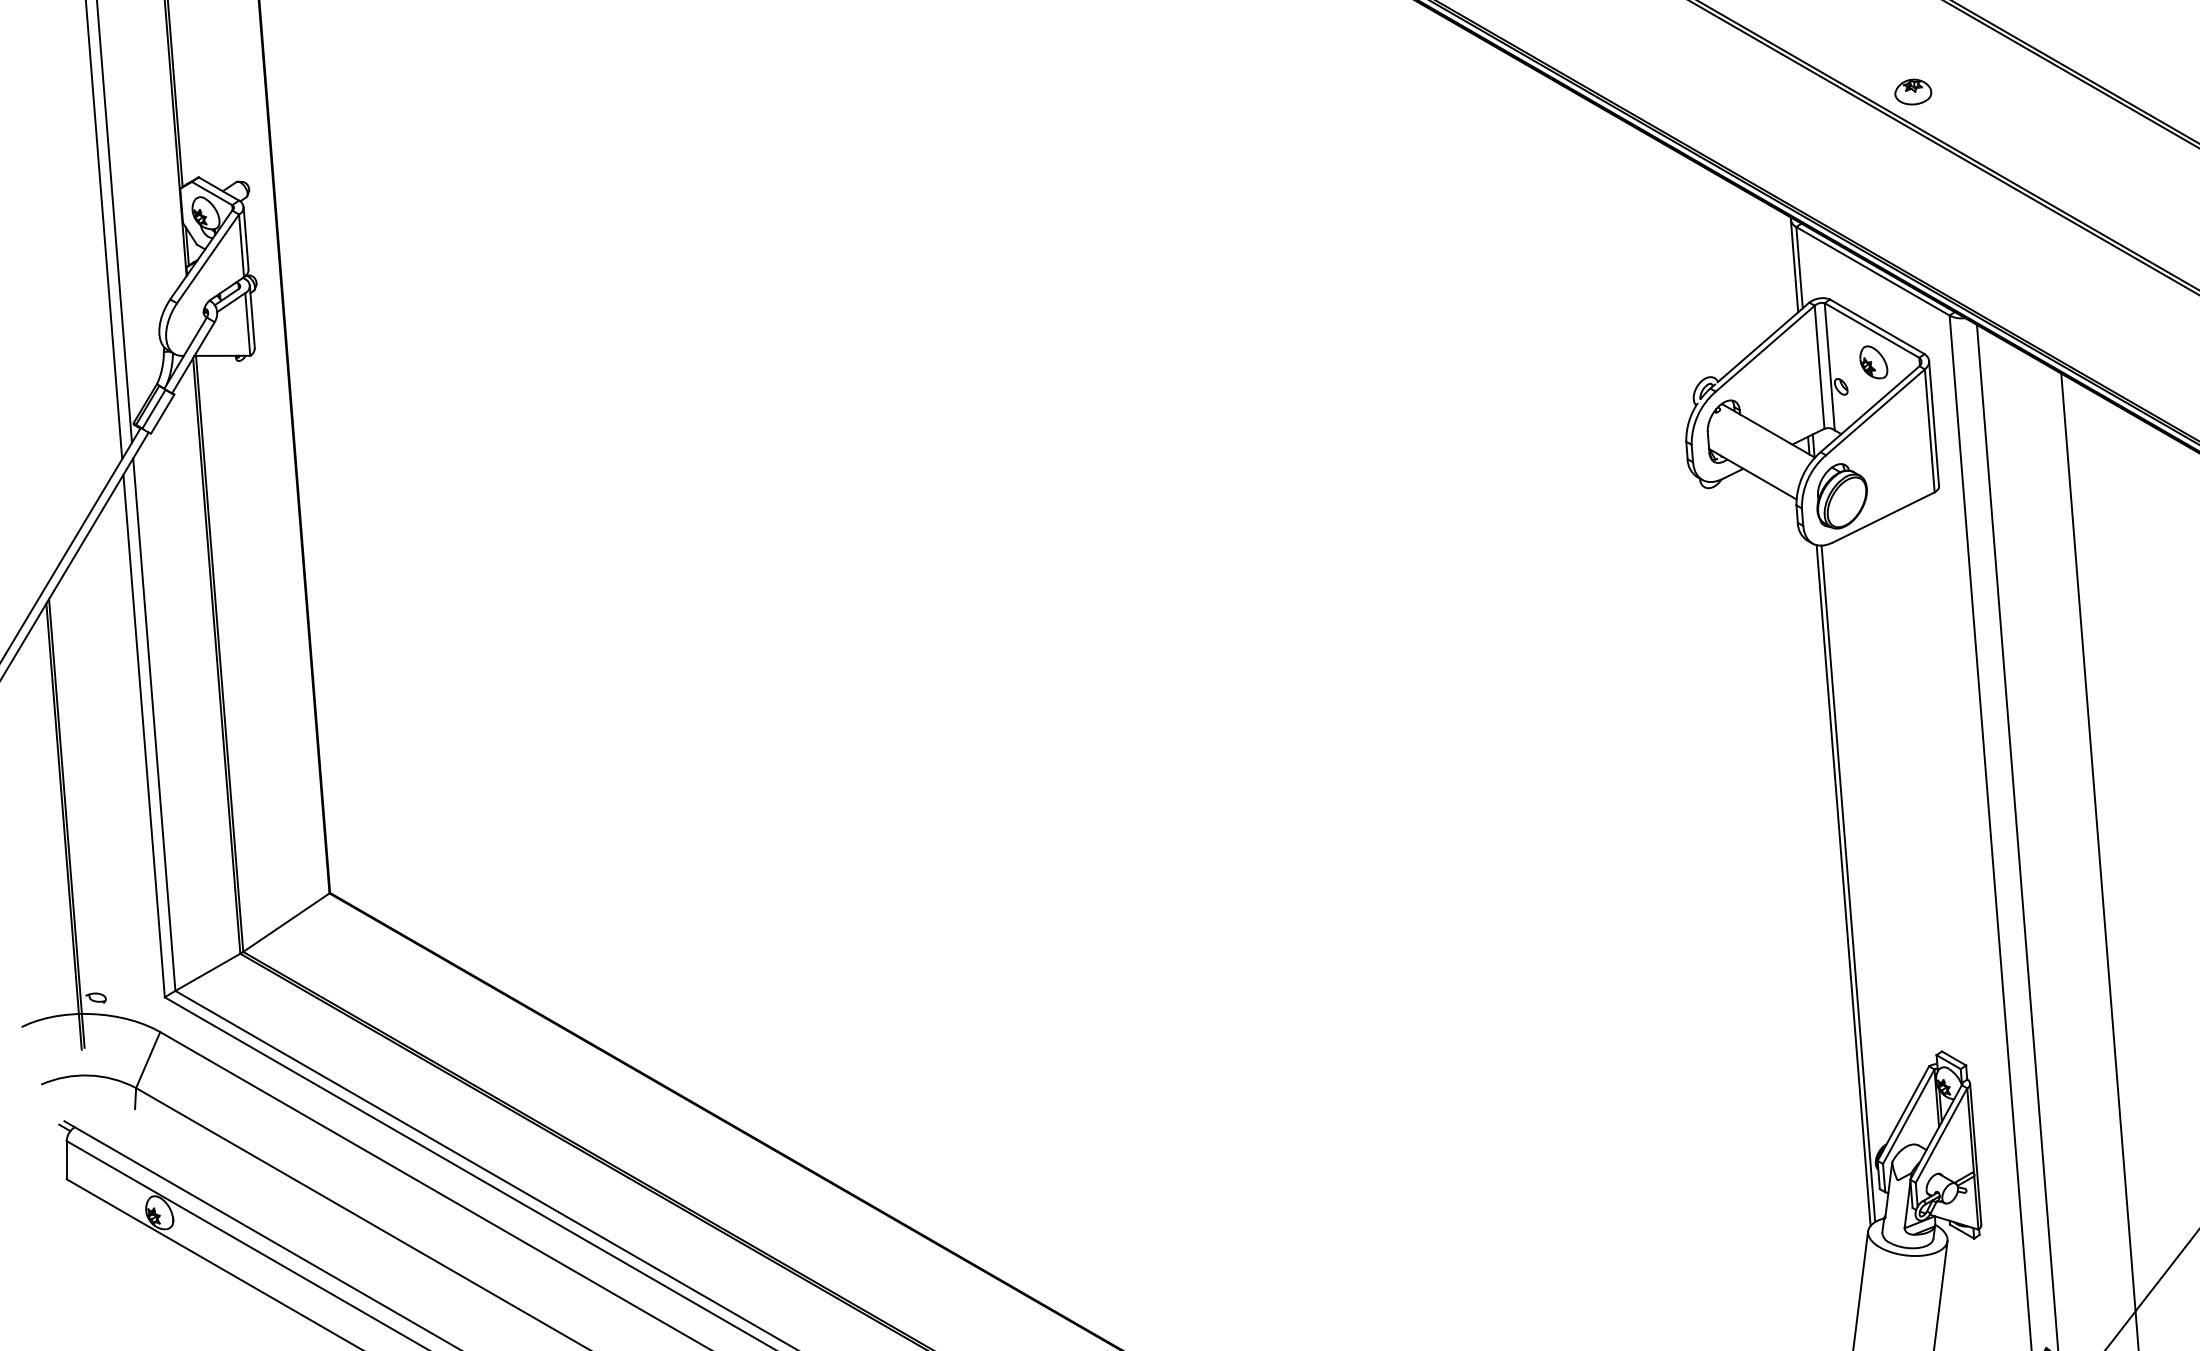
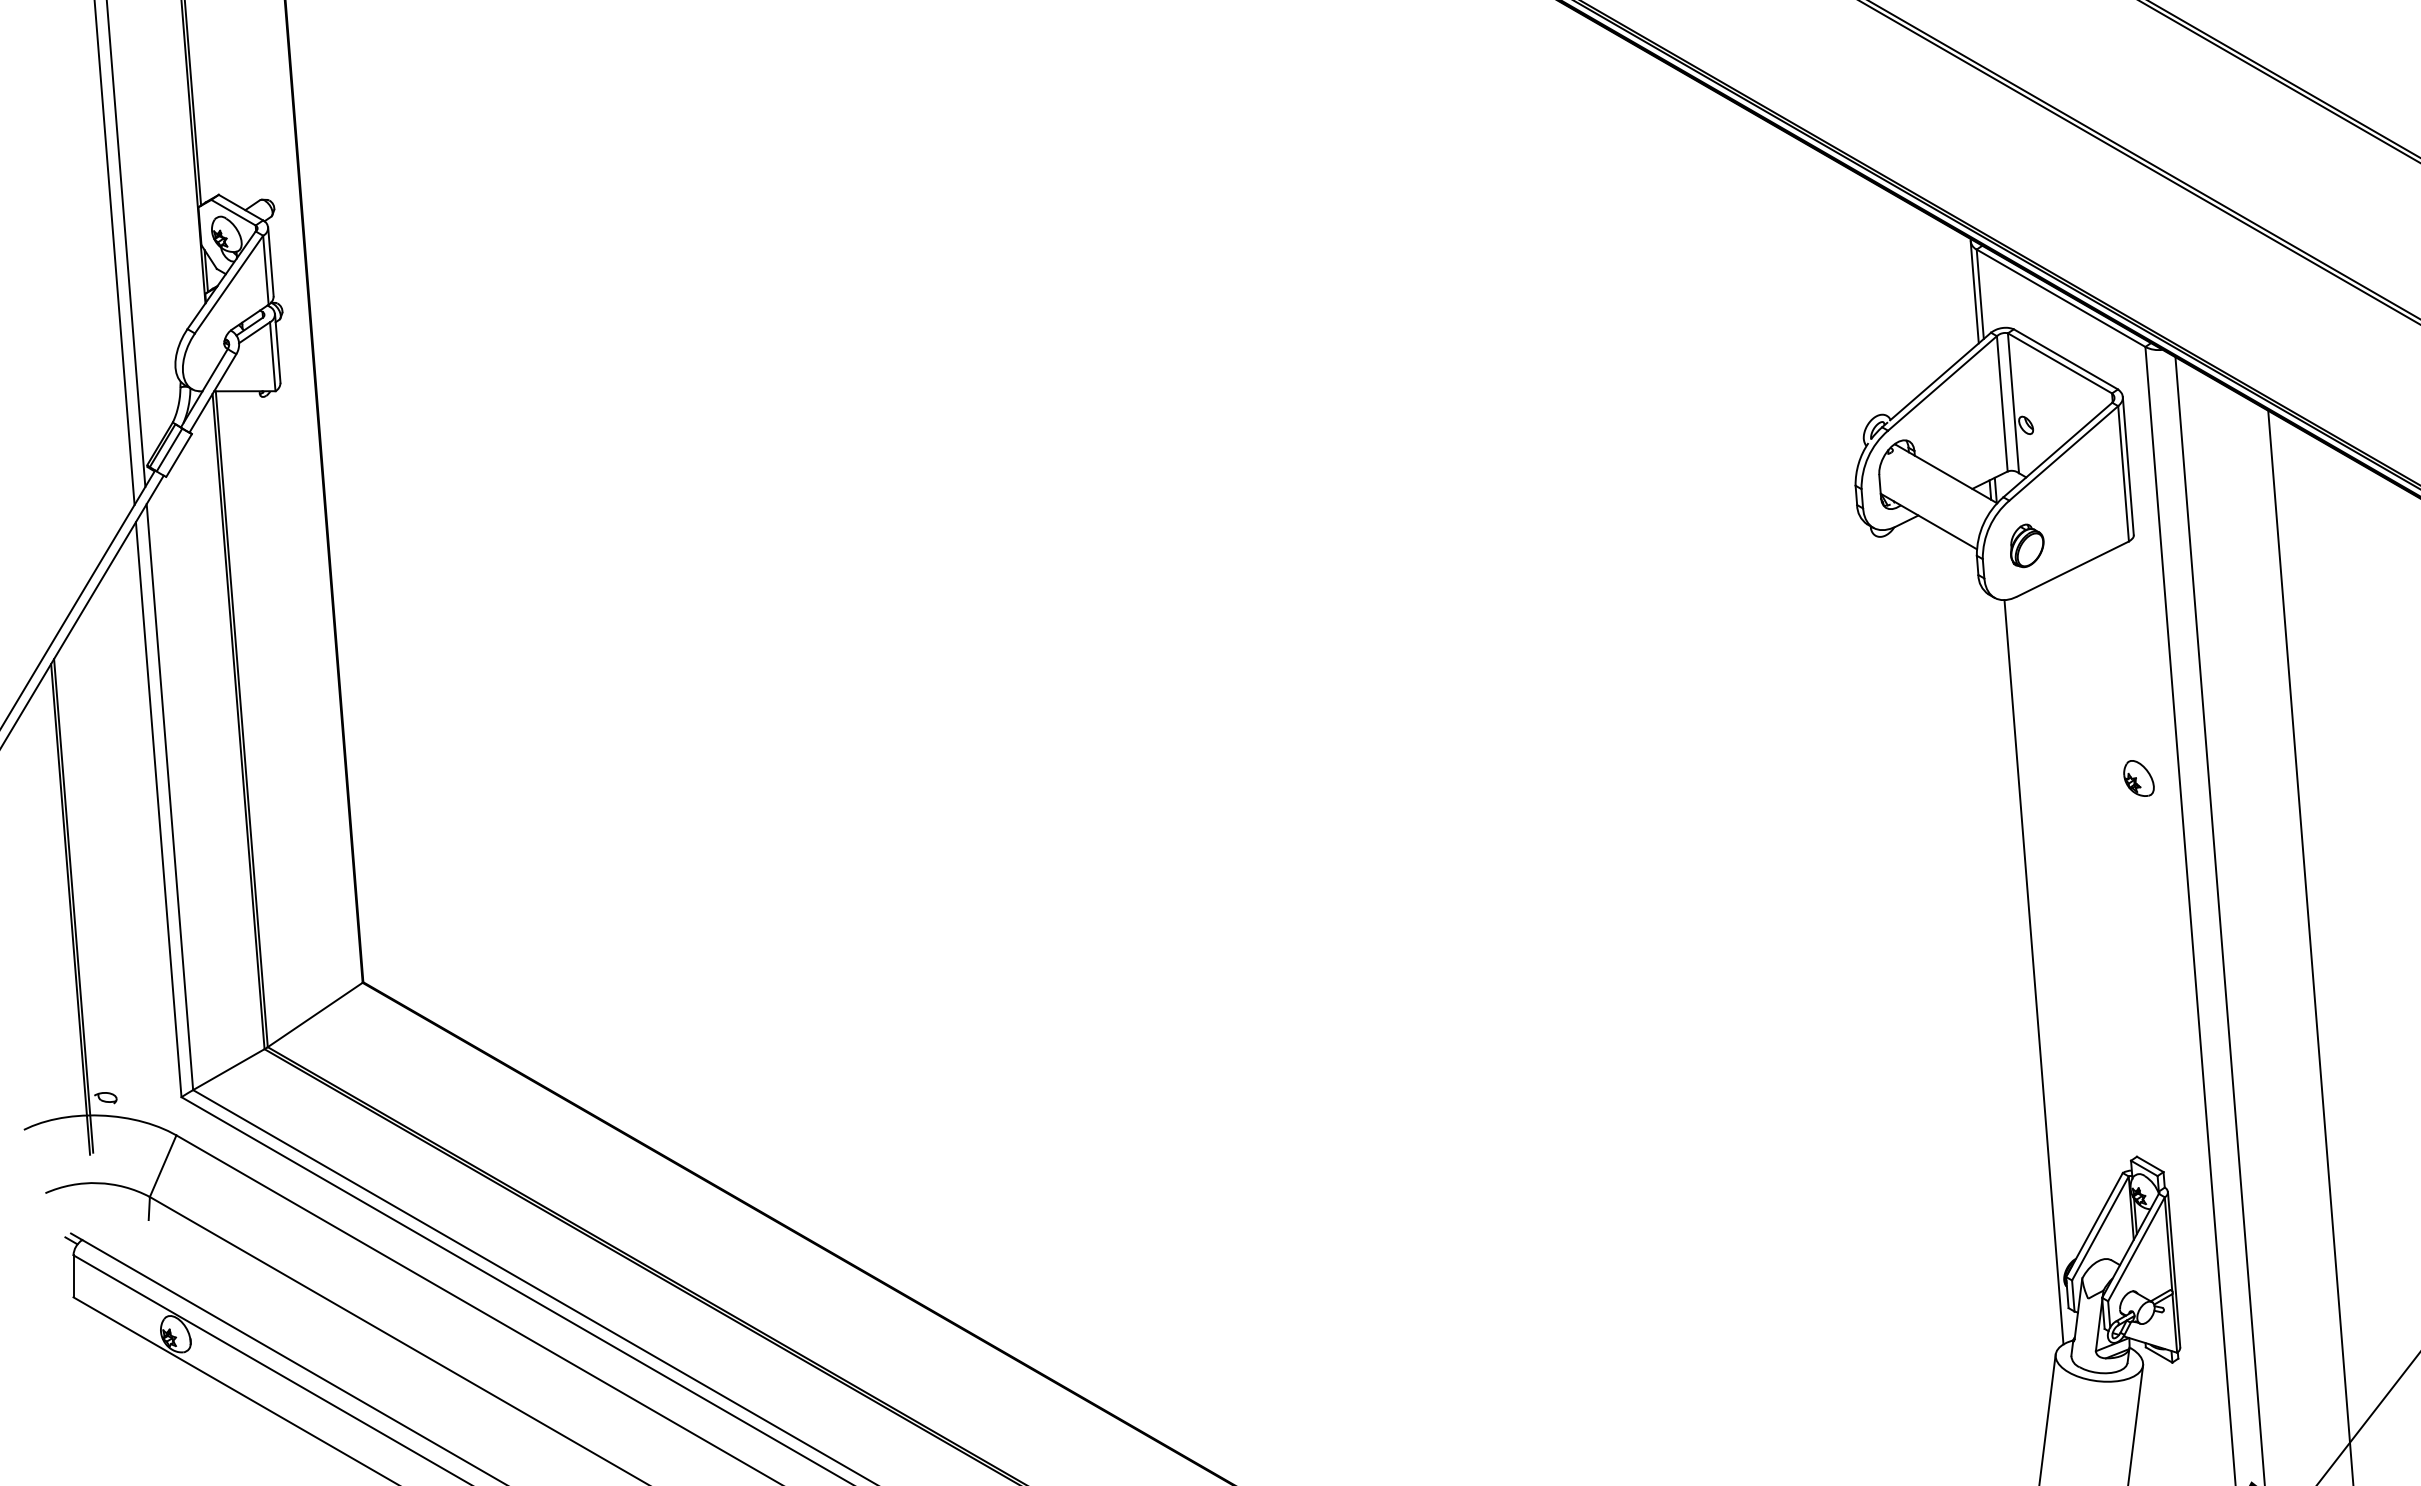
part: (1913, 91) -> (2105, 100), removed
part: (1873, 362) -> (2138, 778), moved
part: (1842, 496) -> (2027, 545), size x0.6
line: (1843, 884) -> (2028, 973), removed

